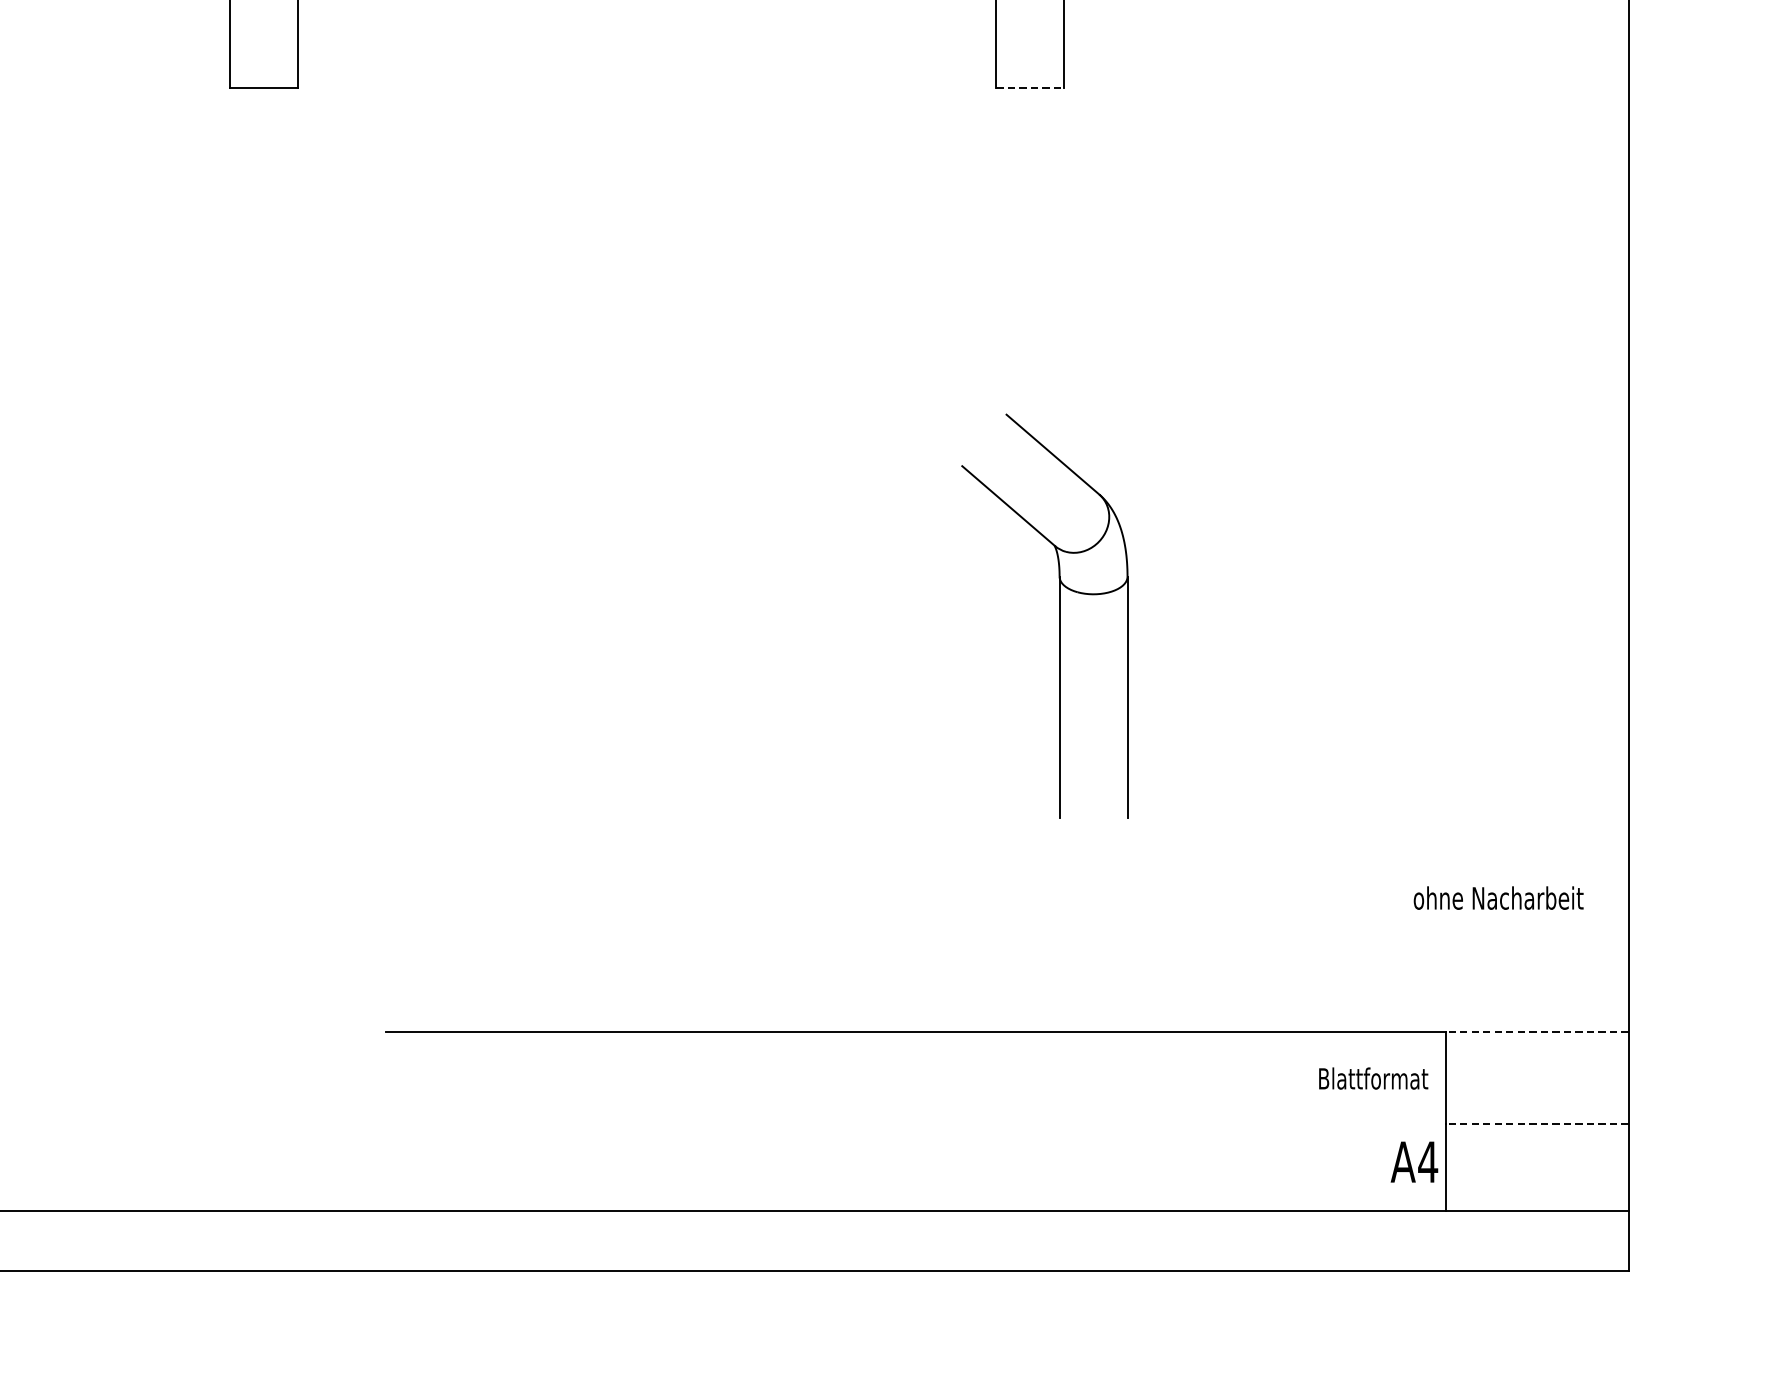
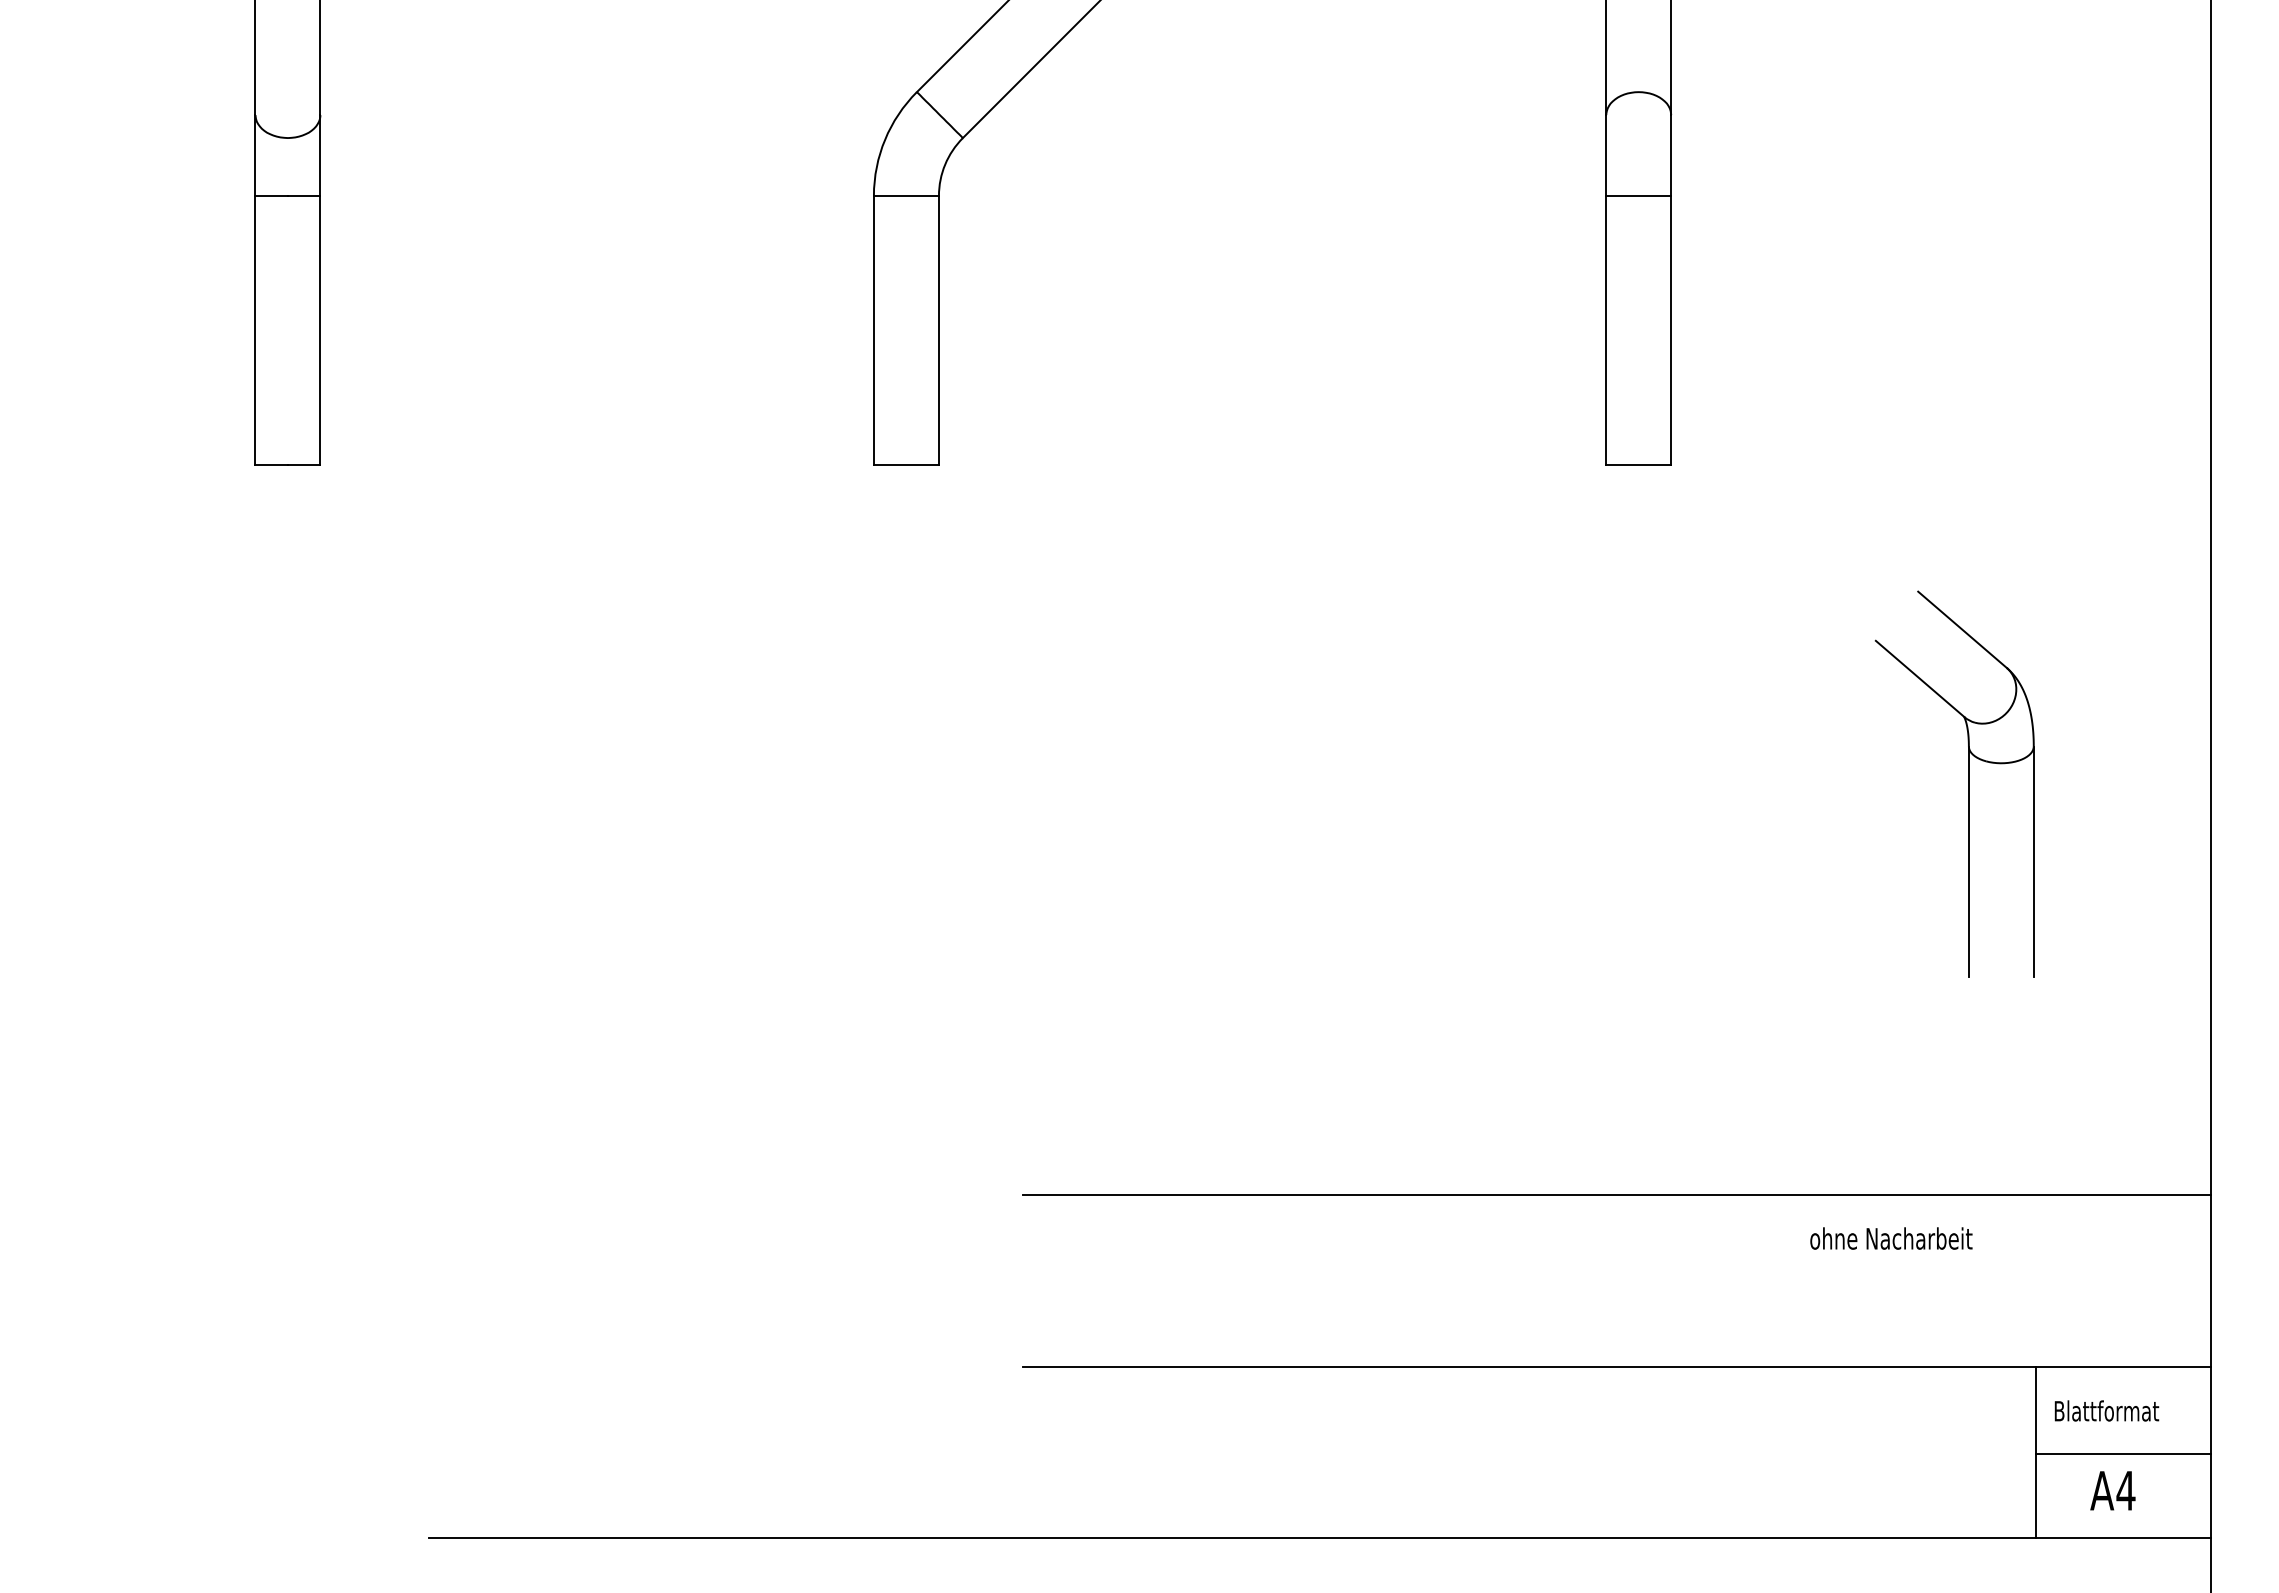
line: (1030, 87) -> (1639, 464), dashed -> solid
part: (1059, 615) -> (1968, 783), moved
line: (1006, 853) -> (1616, 1195), added
text: (1498, 898) -> (1891, 1238), moved
line: (1536, 1032) -> (2122, 1366), dashed -> solid
text: (1373, 1078) -> (2106, 1410), moved
line: (1536, 1124) -> (2122, 1454), dashed -> solid
text: (1414, 1161) -> (2112, 1490), moved

